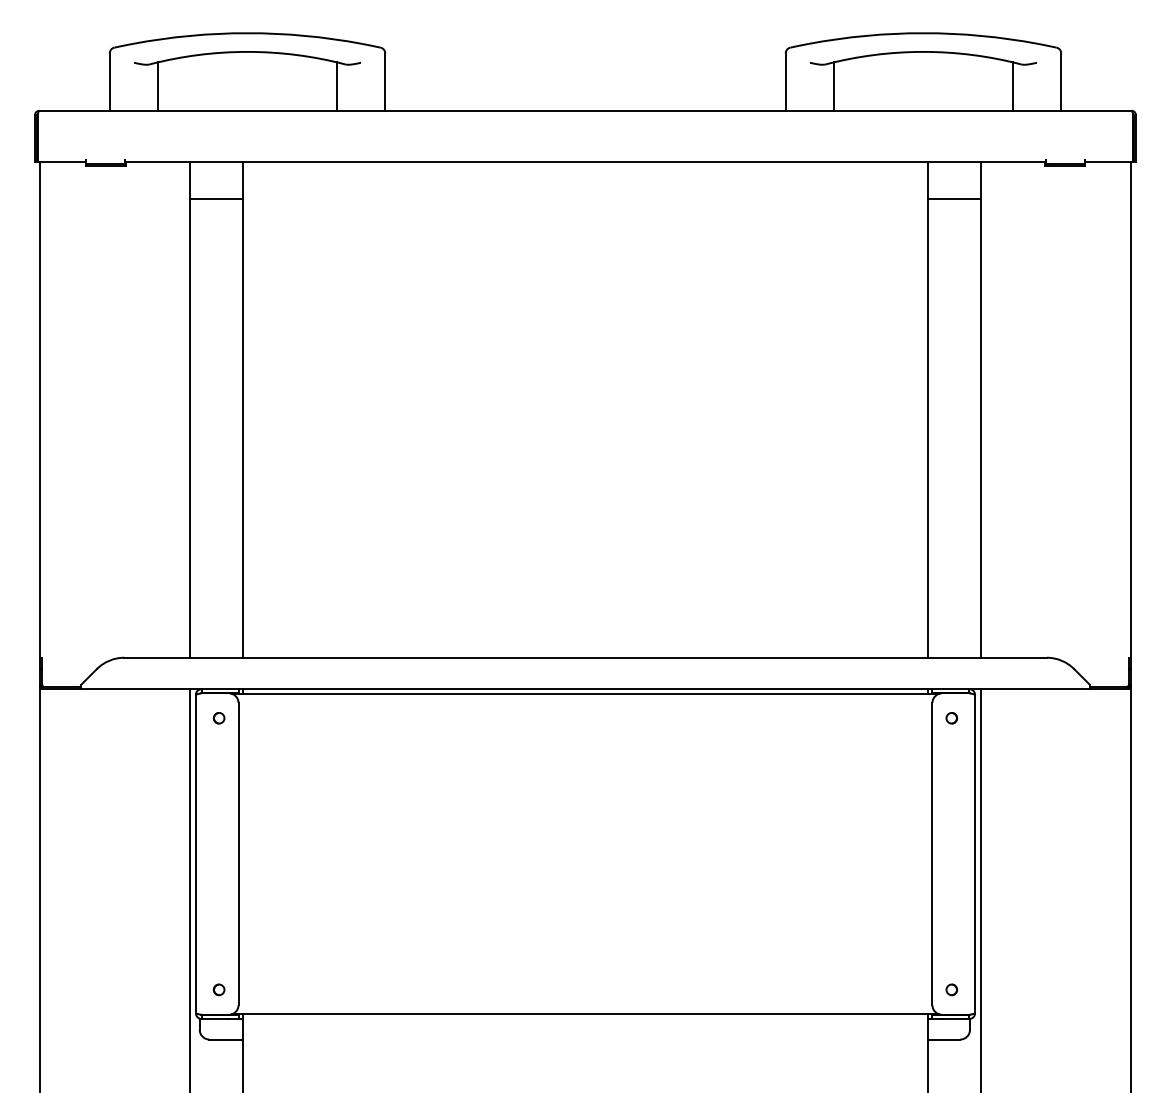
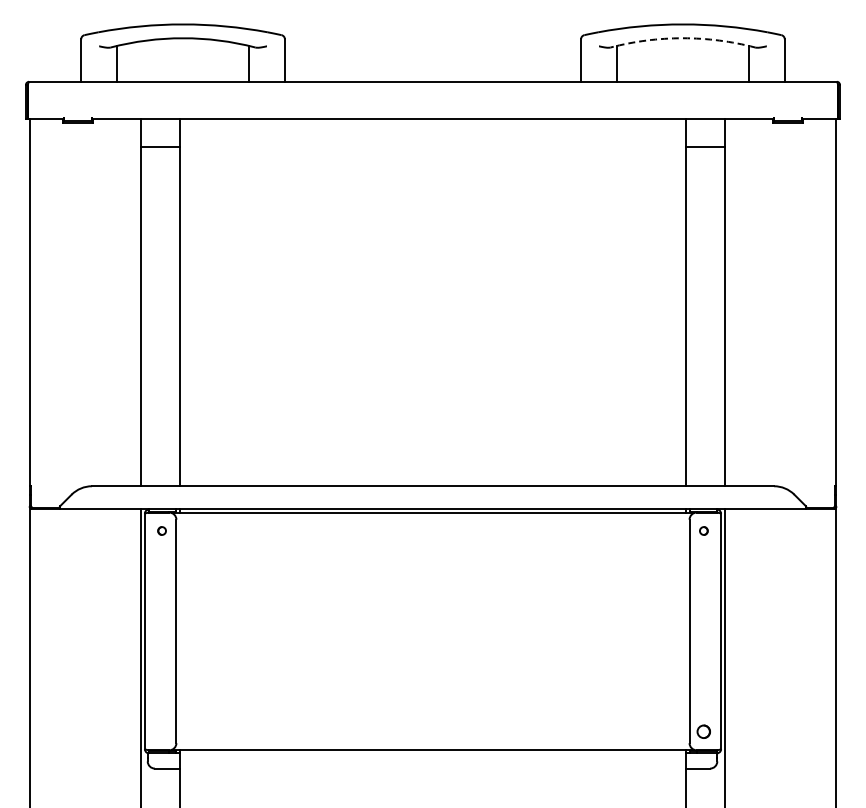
arc: (922, 52) -> (682, 38), solid -> dashed
part: (218, 989) -> (161, 731), removed
part: (951, 989) -> (703, 731), size x1.6

